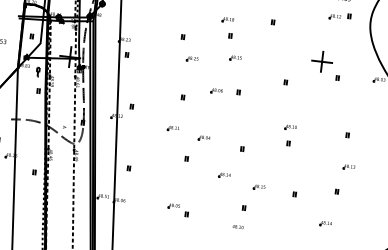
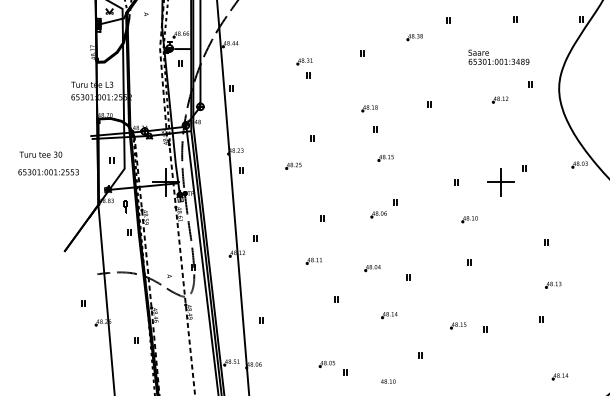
part: (335, 16) -> (500, 99), moved
part: (192, 58) -> (293, 165), moved
part: (321, 61) -> (500, 182), moved
part: (216, 91) -> (378, 214), moved
part: (290, 127) -> (469, 219), moved
part: (204, 138) -> (372, 268), moved
part: (259, 187) -> (458, 325), moved
part: (325, 223) -> (559, 376), moved
text: (238, 226) -> (388, 381), moved

